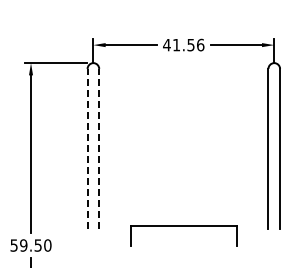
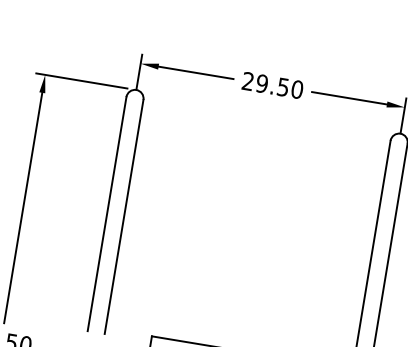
text: (183, 44) -> (272, 84), 41.56 -> 29.50
line: (87, 148) -> (107, 213), dashed -> solid
line: (99, 148) -> (124, 216), dashed -> solid

